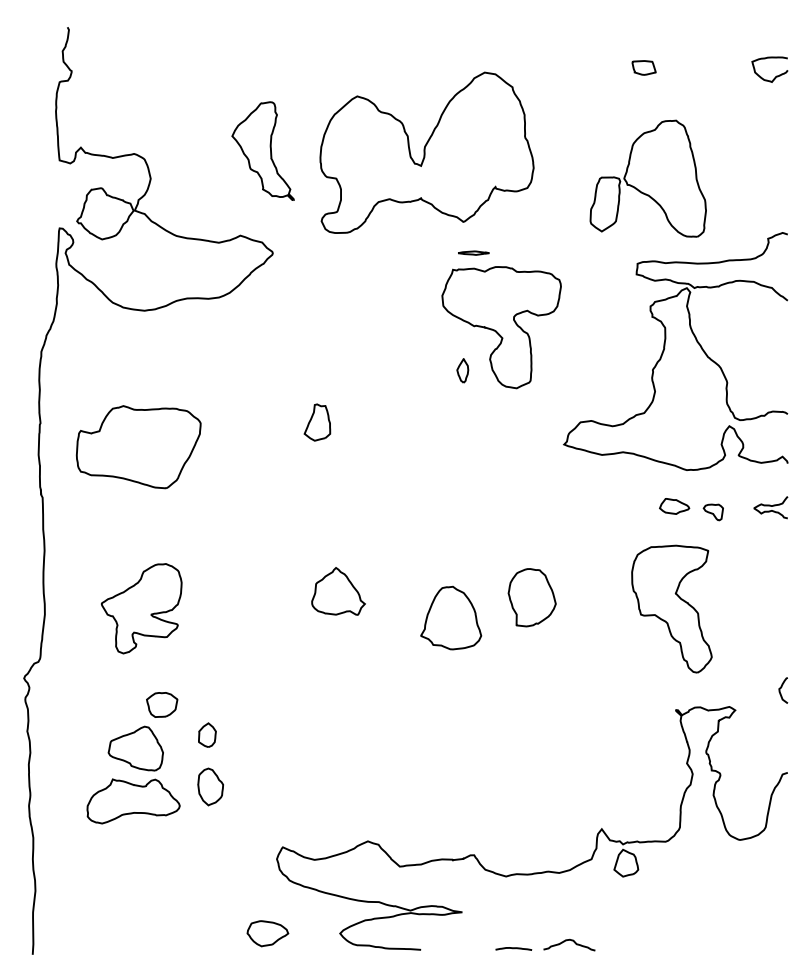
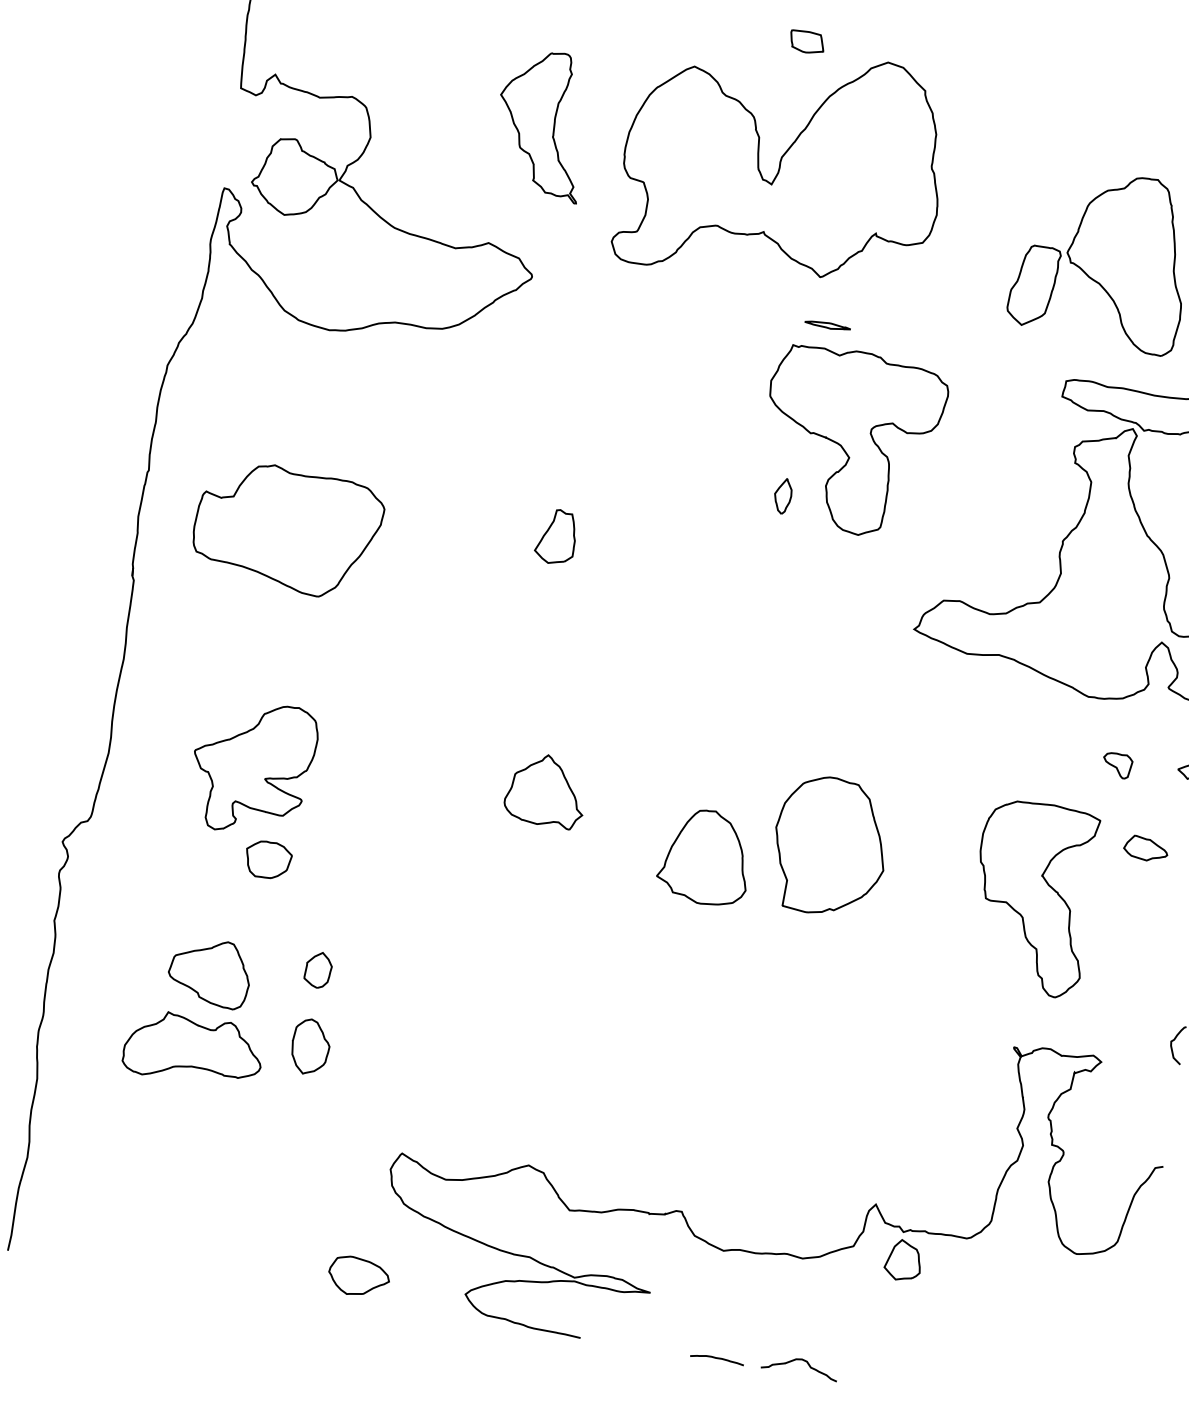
part: (643, 67) -> (806, 41), moved
part: (674, 506) -> (1145, 849), moved
part: (531, 597) -> (828, 846), size x1.6
part: (162, 704) -> (268, 859), moved

